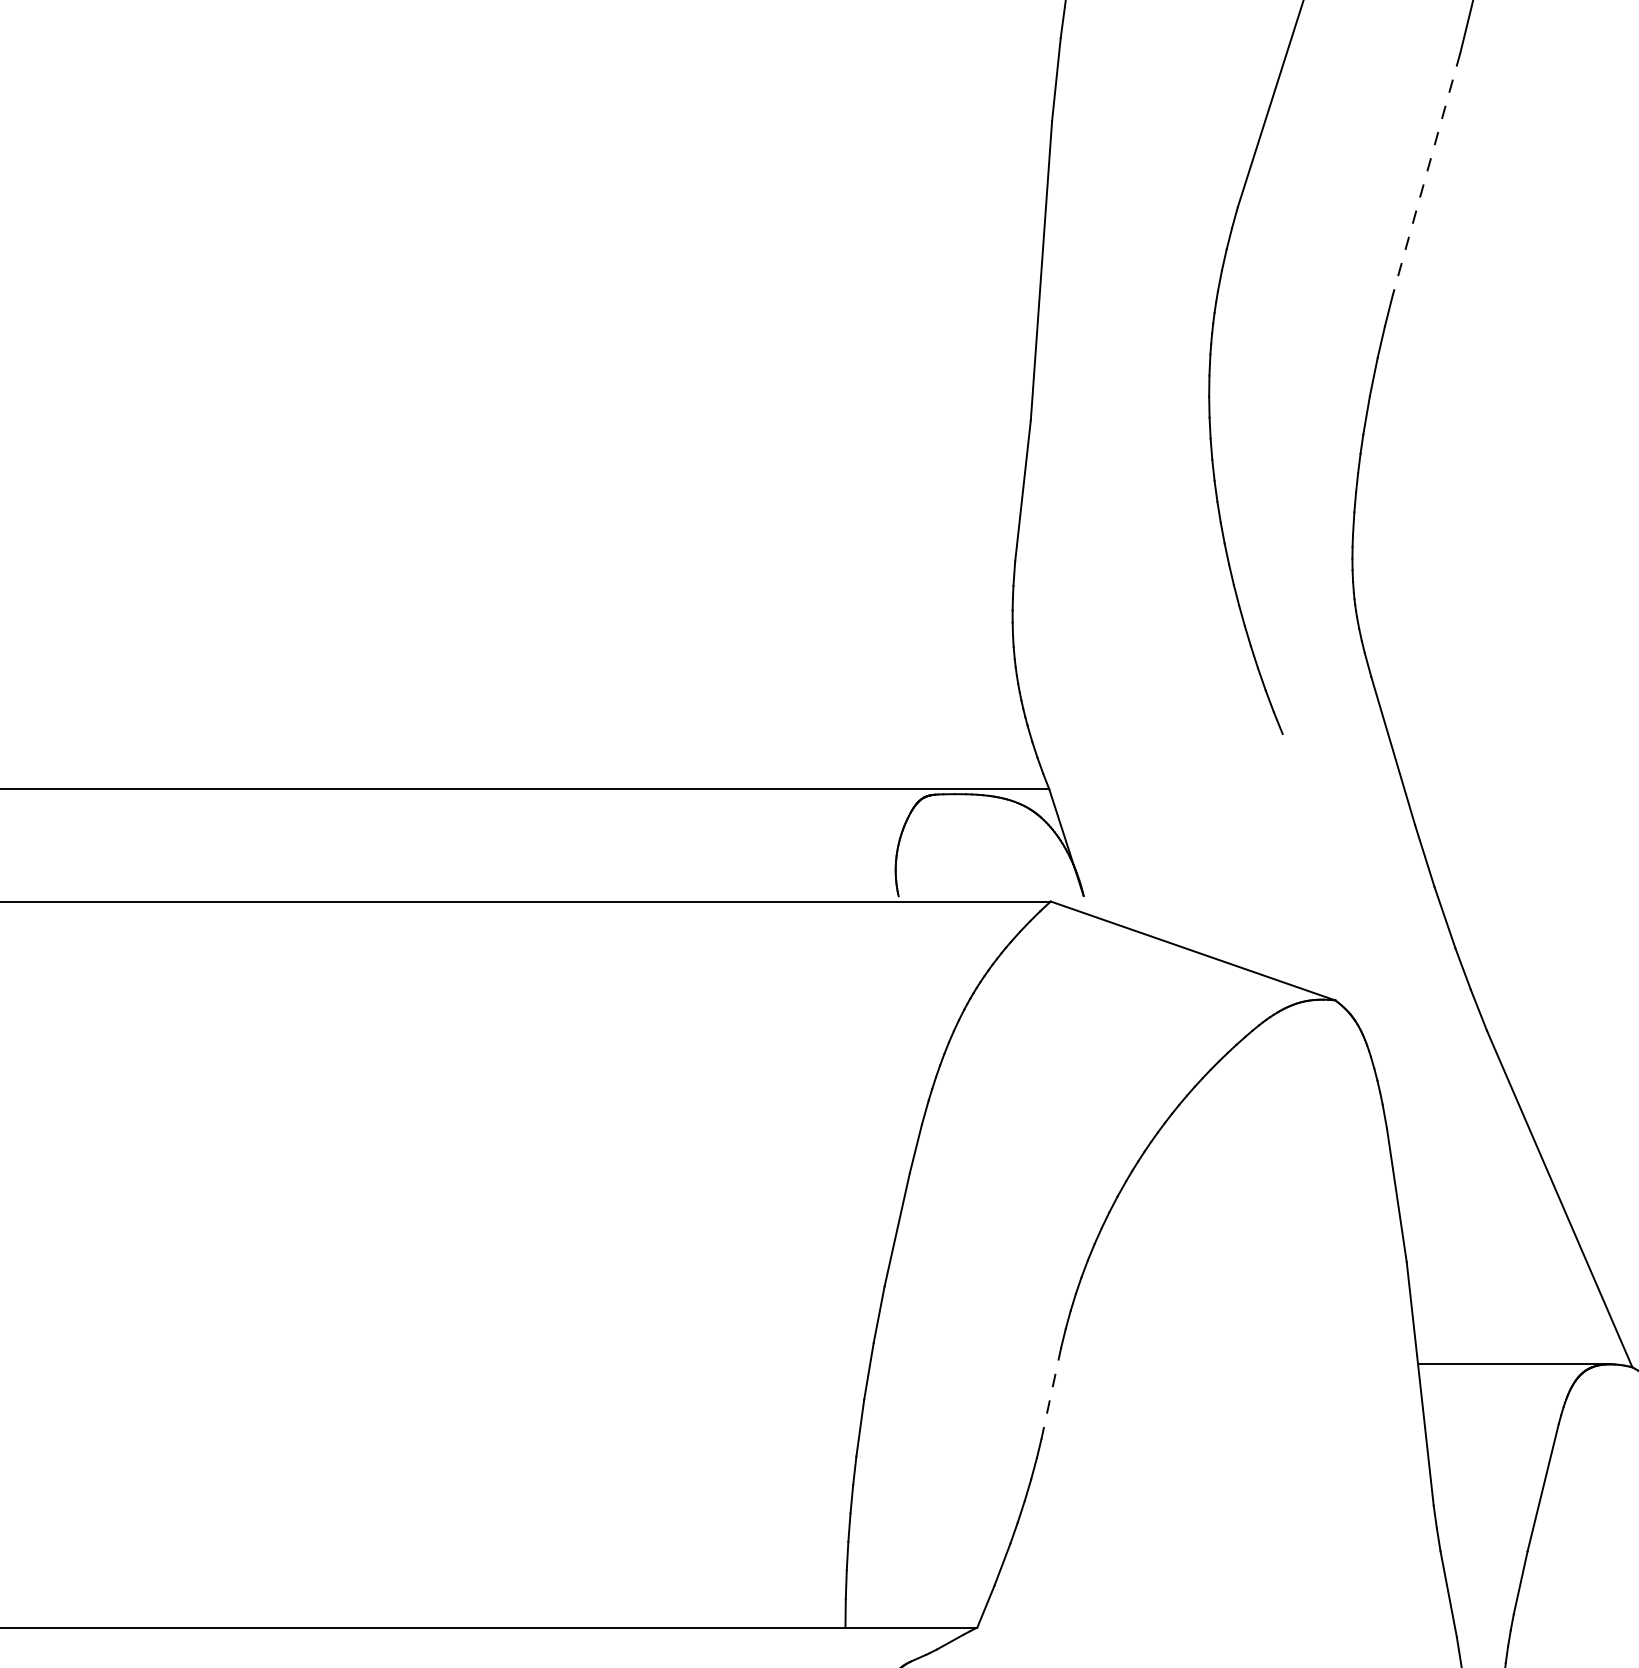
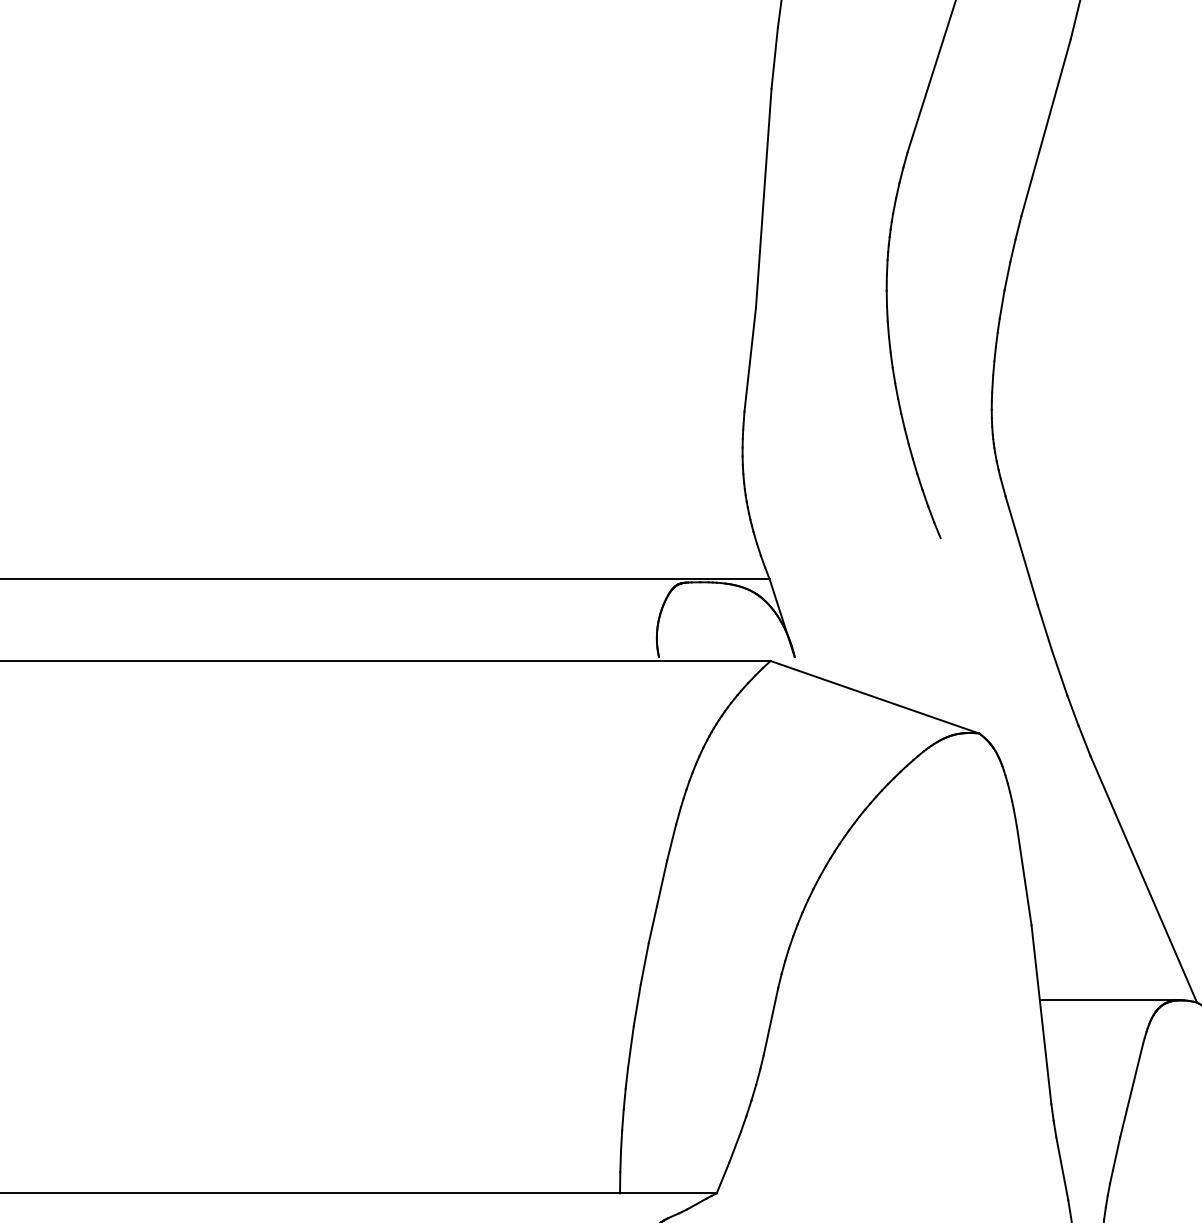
line: (1425, 175) -> (1045, 128), dashed -> solid
line: (1050, 1393) -> (770, 1021), dashed -> solid

